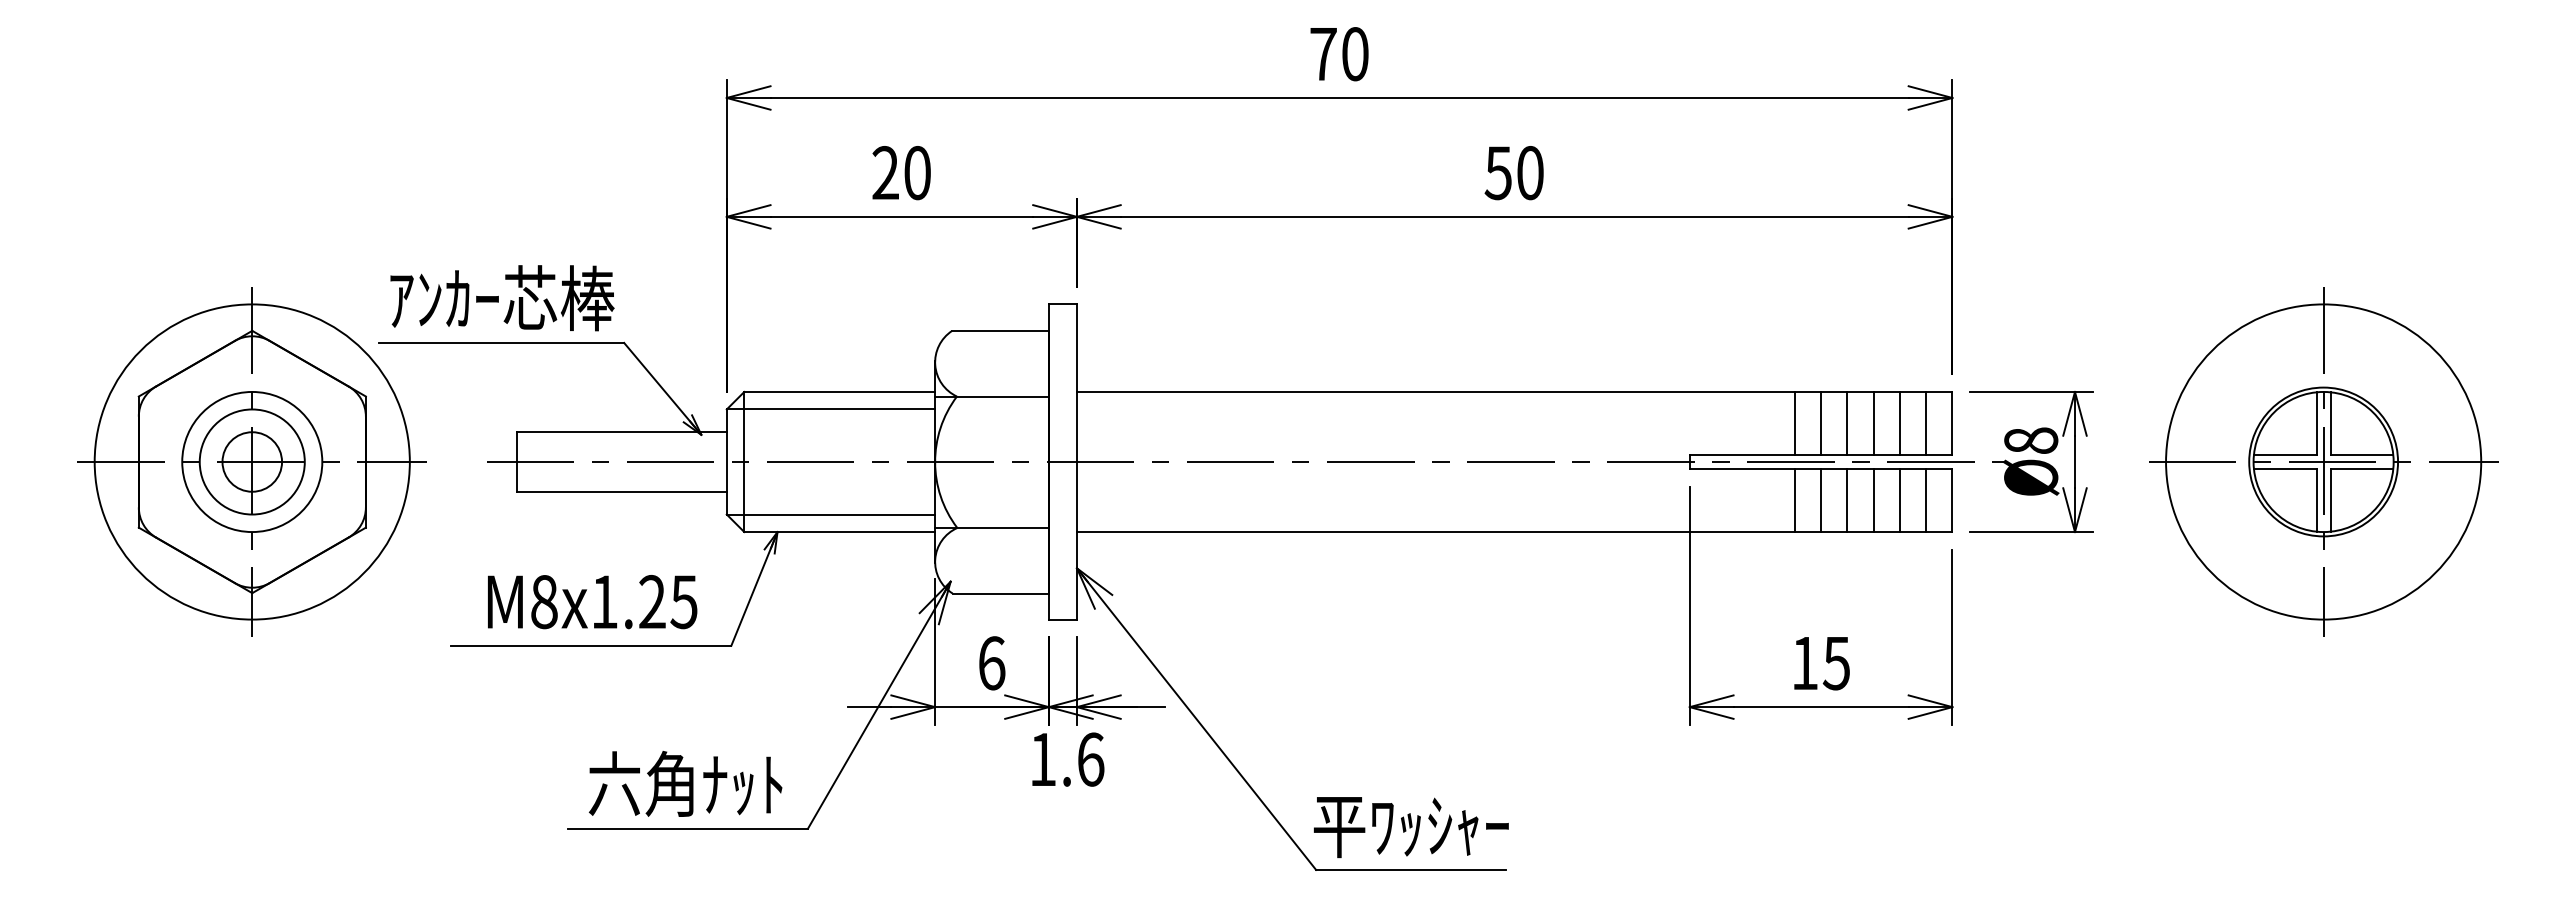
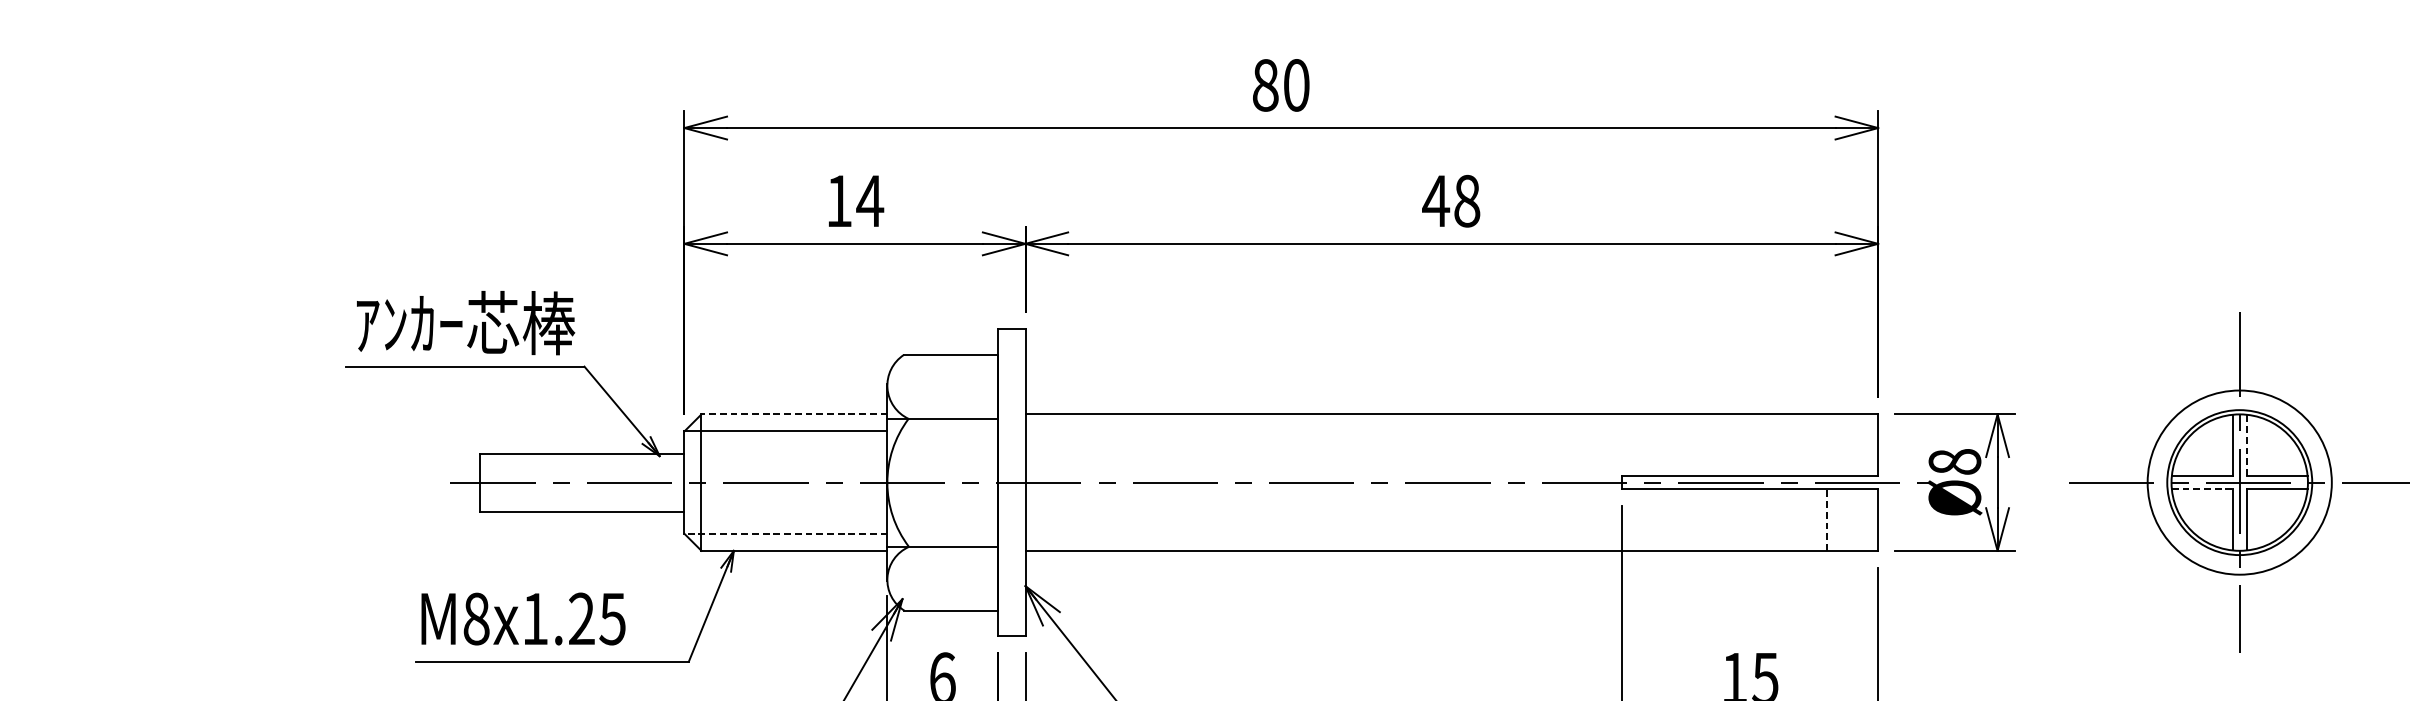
text: (1323, 54) -> (1265, 85), 70 -> 80
text: (901, 173) -> (854, 201), 20 -> 14
text: (1513, 173) -> (1450, 201), 50 -> 48
line: (839, 391) -> (794, 413), solid -> dashed
line: (1794, 423) -> (1724, 445), removed
line: (1821, 423) -> (1750, 445), removed
line: (1847, 423) -> (1776, 445), removed
line: (1873, 423) -> (1801, 445), removed
line: (1899, 423) -> (1826, 445), removed
line: (1926, 423) -> (1852, 445), removed
line: (2330, 423) -> (2246, 445), solid -> dashed
part: (251, 461) -> (221, 482), removed
circle: (2323, 461) -> (2239, 482), size x0.6
line: (2285, 469) -> (2202, 489), solid -> dashed
line: (1794, 500) -> (1724, 520), removed
line: (1821, 500) -> (1750, 520), removed
line: (1847, 500) -> (1776, 520), removed
line: (1873, 500) -> (1801, 520), removed
line: (1899, 500) -> (1826, 520), solid -> dashed
line: (1926, 500) -> (1852, 520), removed
line: (830, 514) -> (785, 533), solid -> dashed
text: (592, 602) -> (523, 619), moved

